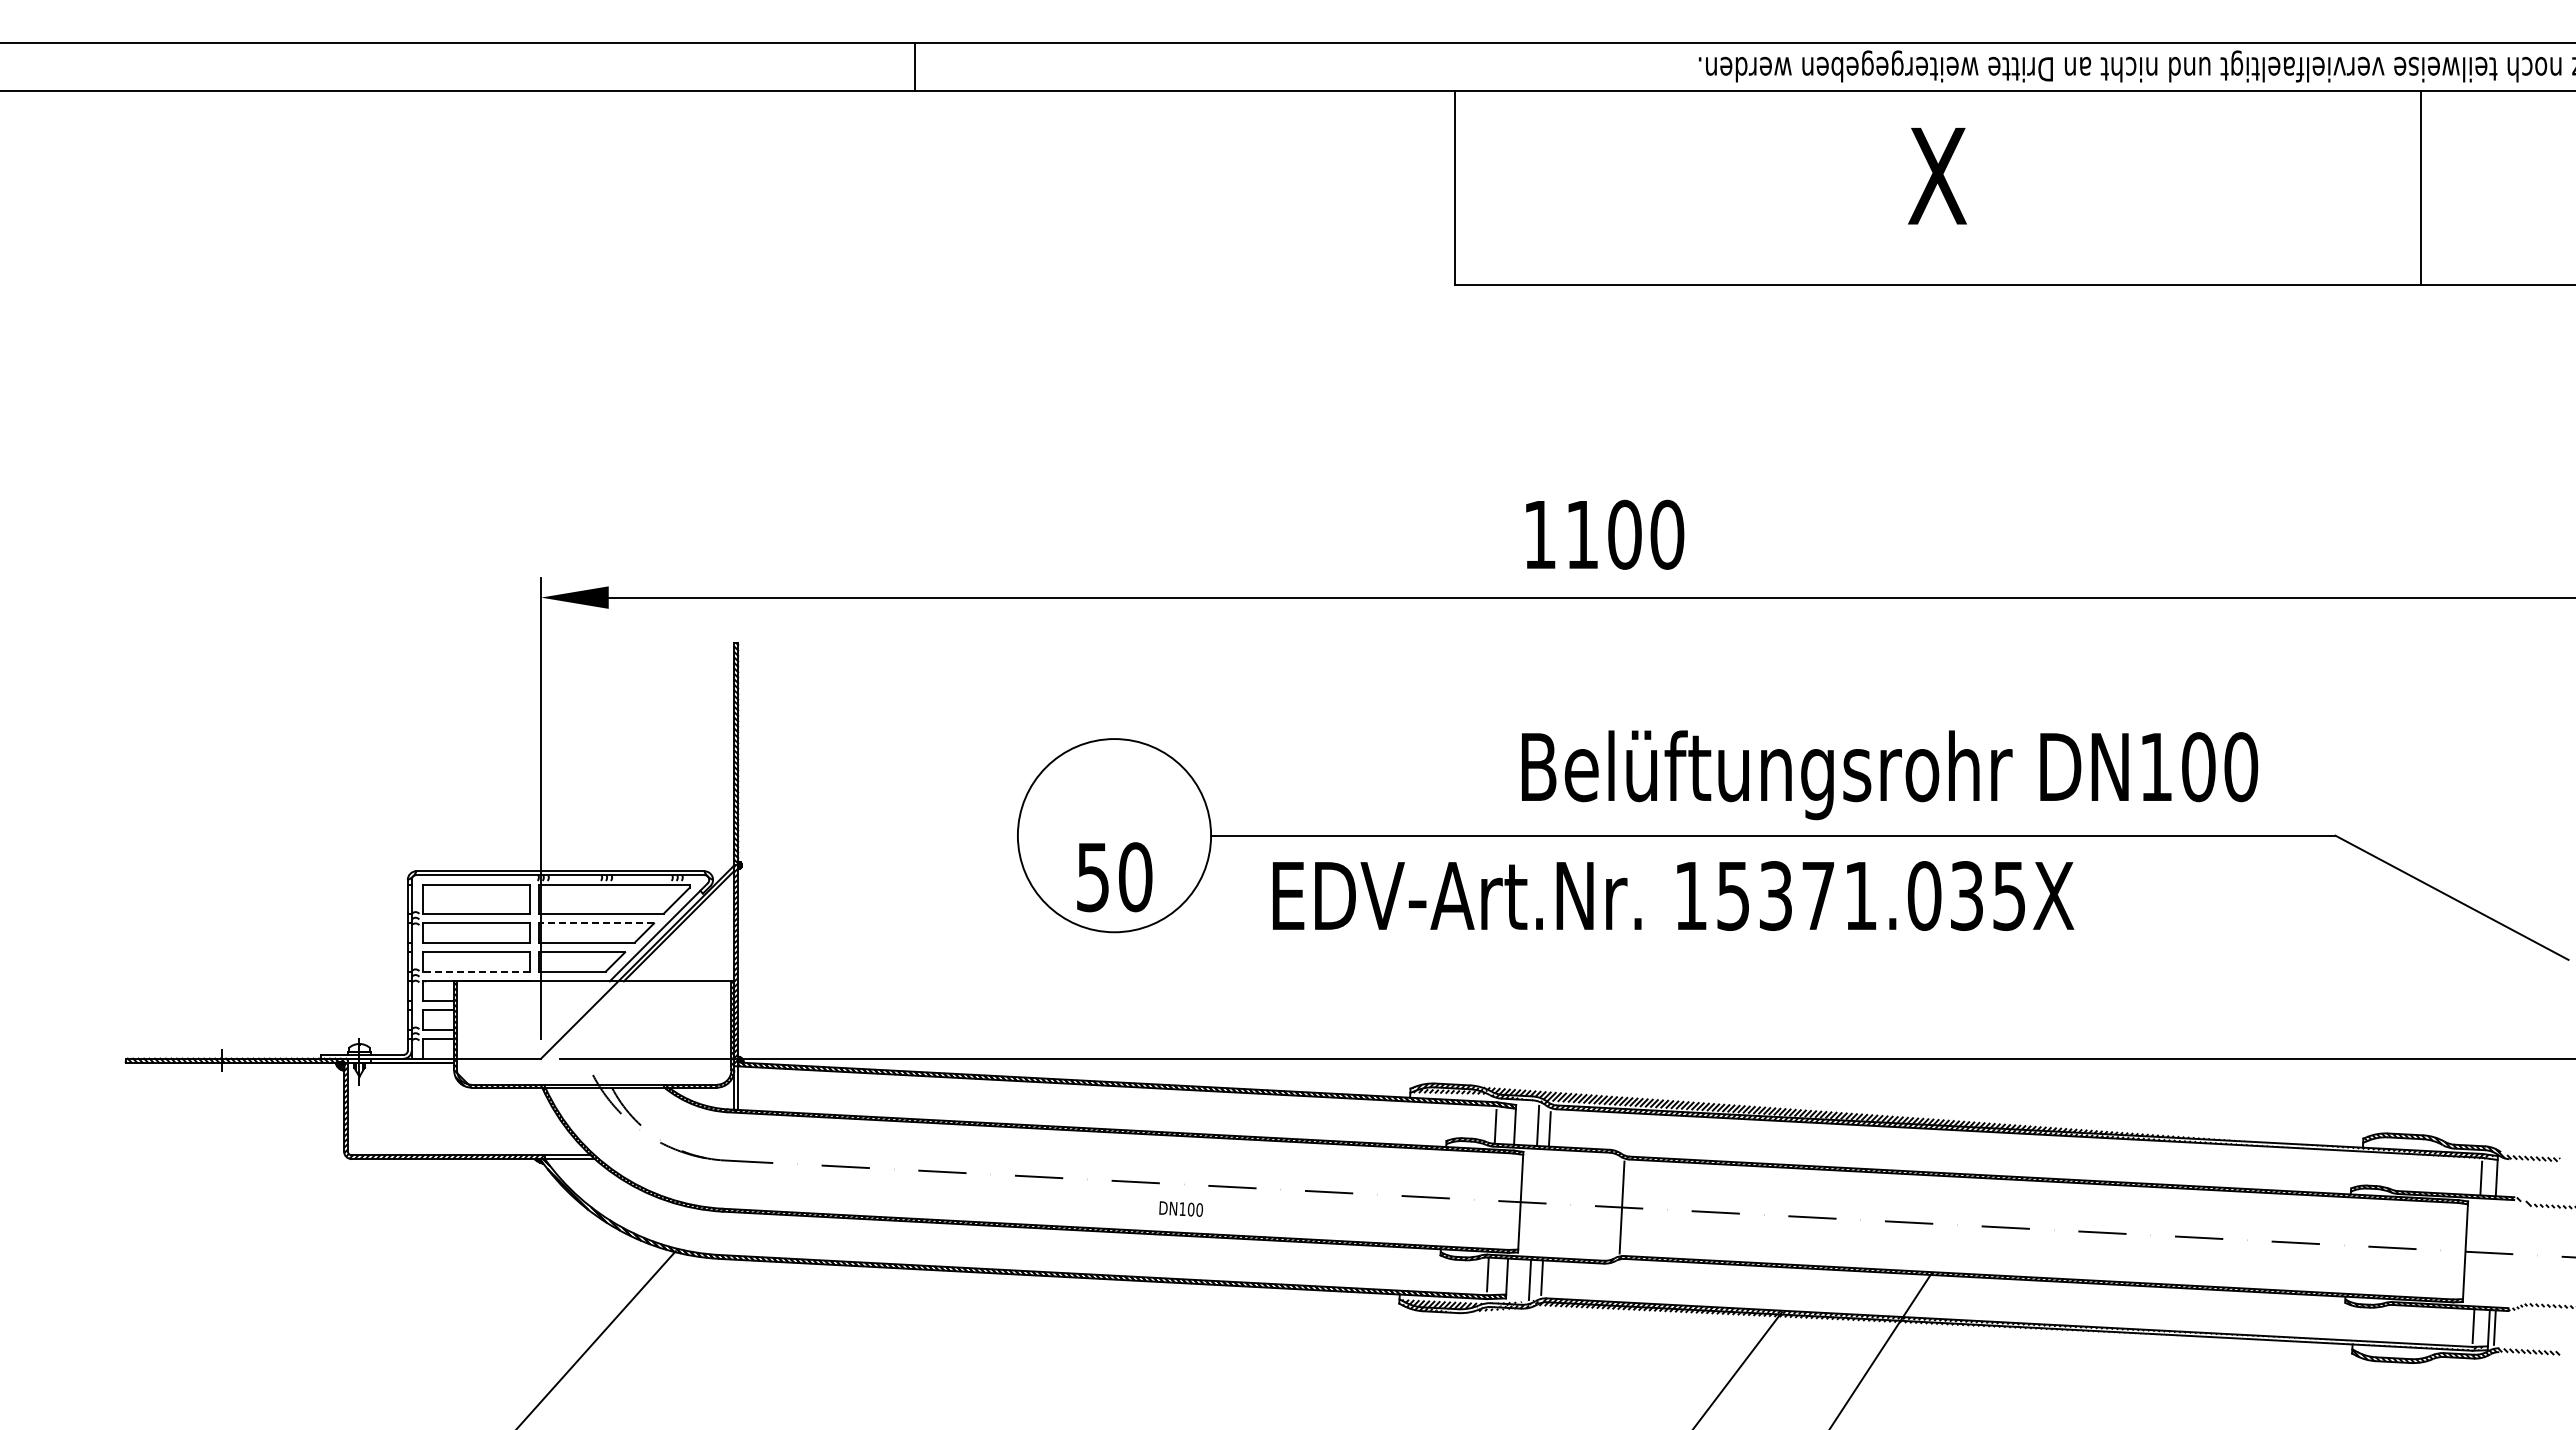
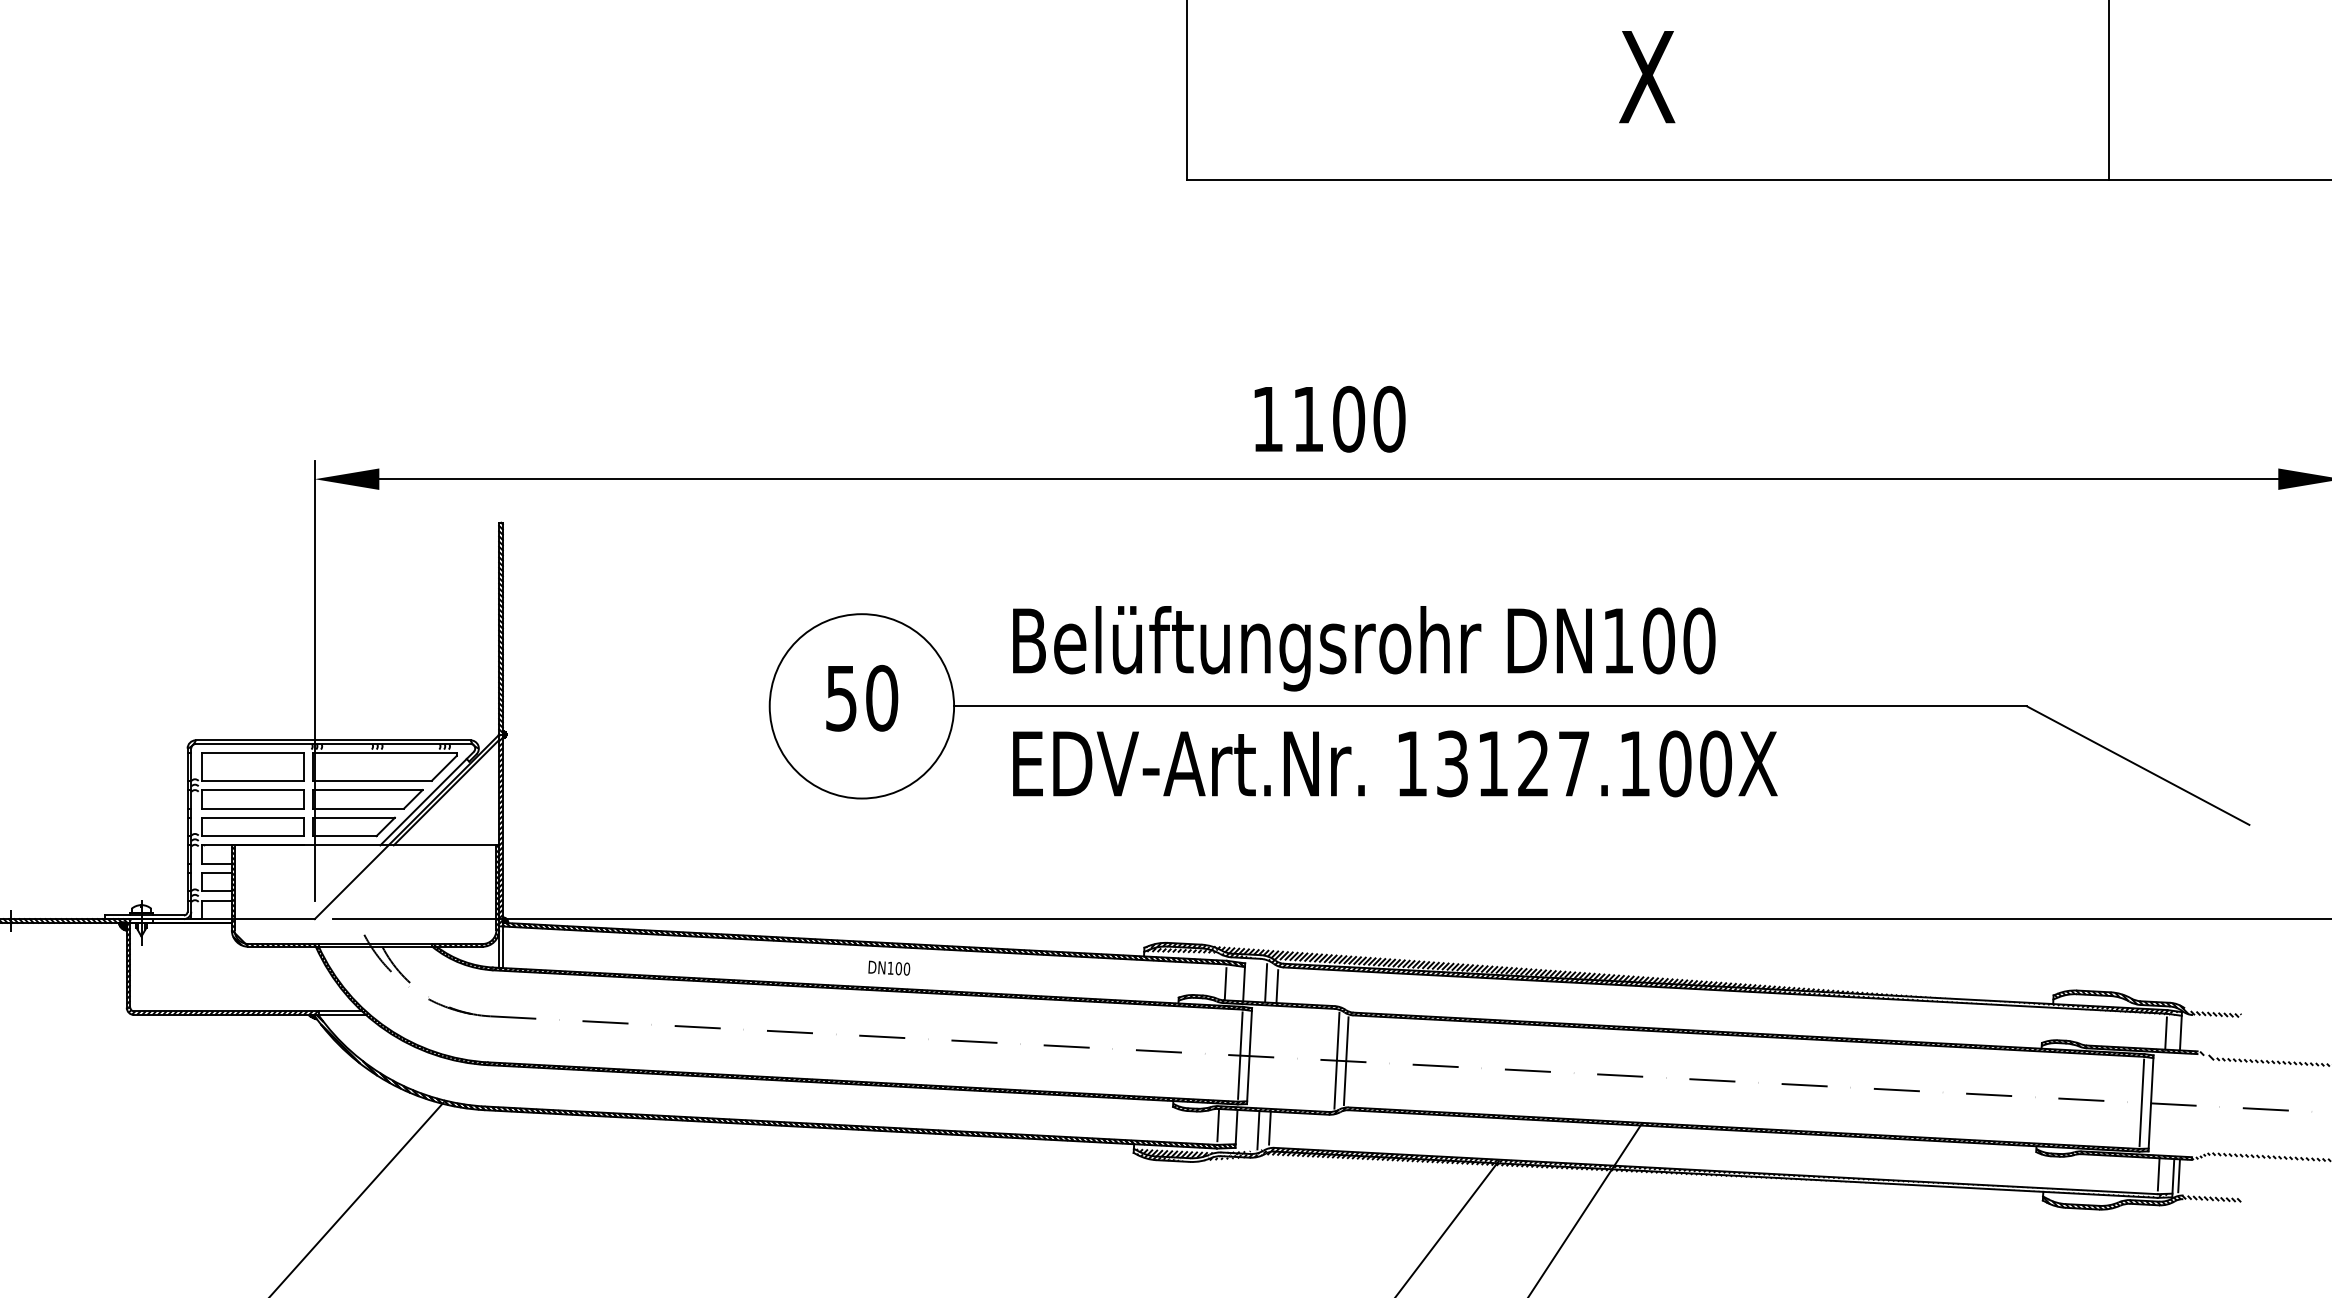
text: (1890, 775) -> (1364, 648), moved
text: (1114, 877) -> (861, 698), moved
text: (1871, 895) -> (1584, 763), 15371.035X -> 13127.100X
line: (596, 923) -> (367, 790), dashed -> solid
line: (475, 971) -> (252, 835), dashed -> solid
line: (1510, 1201) -> (1239, 1055), added
line: (1611, 1206) -> (1336, 1060), added
text: (1180, 1208) -> (888, 967), moved
line: (2455, 1250) -> (2141, 1102), added

